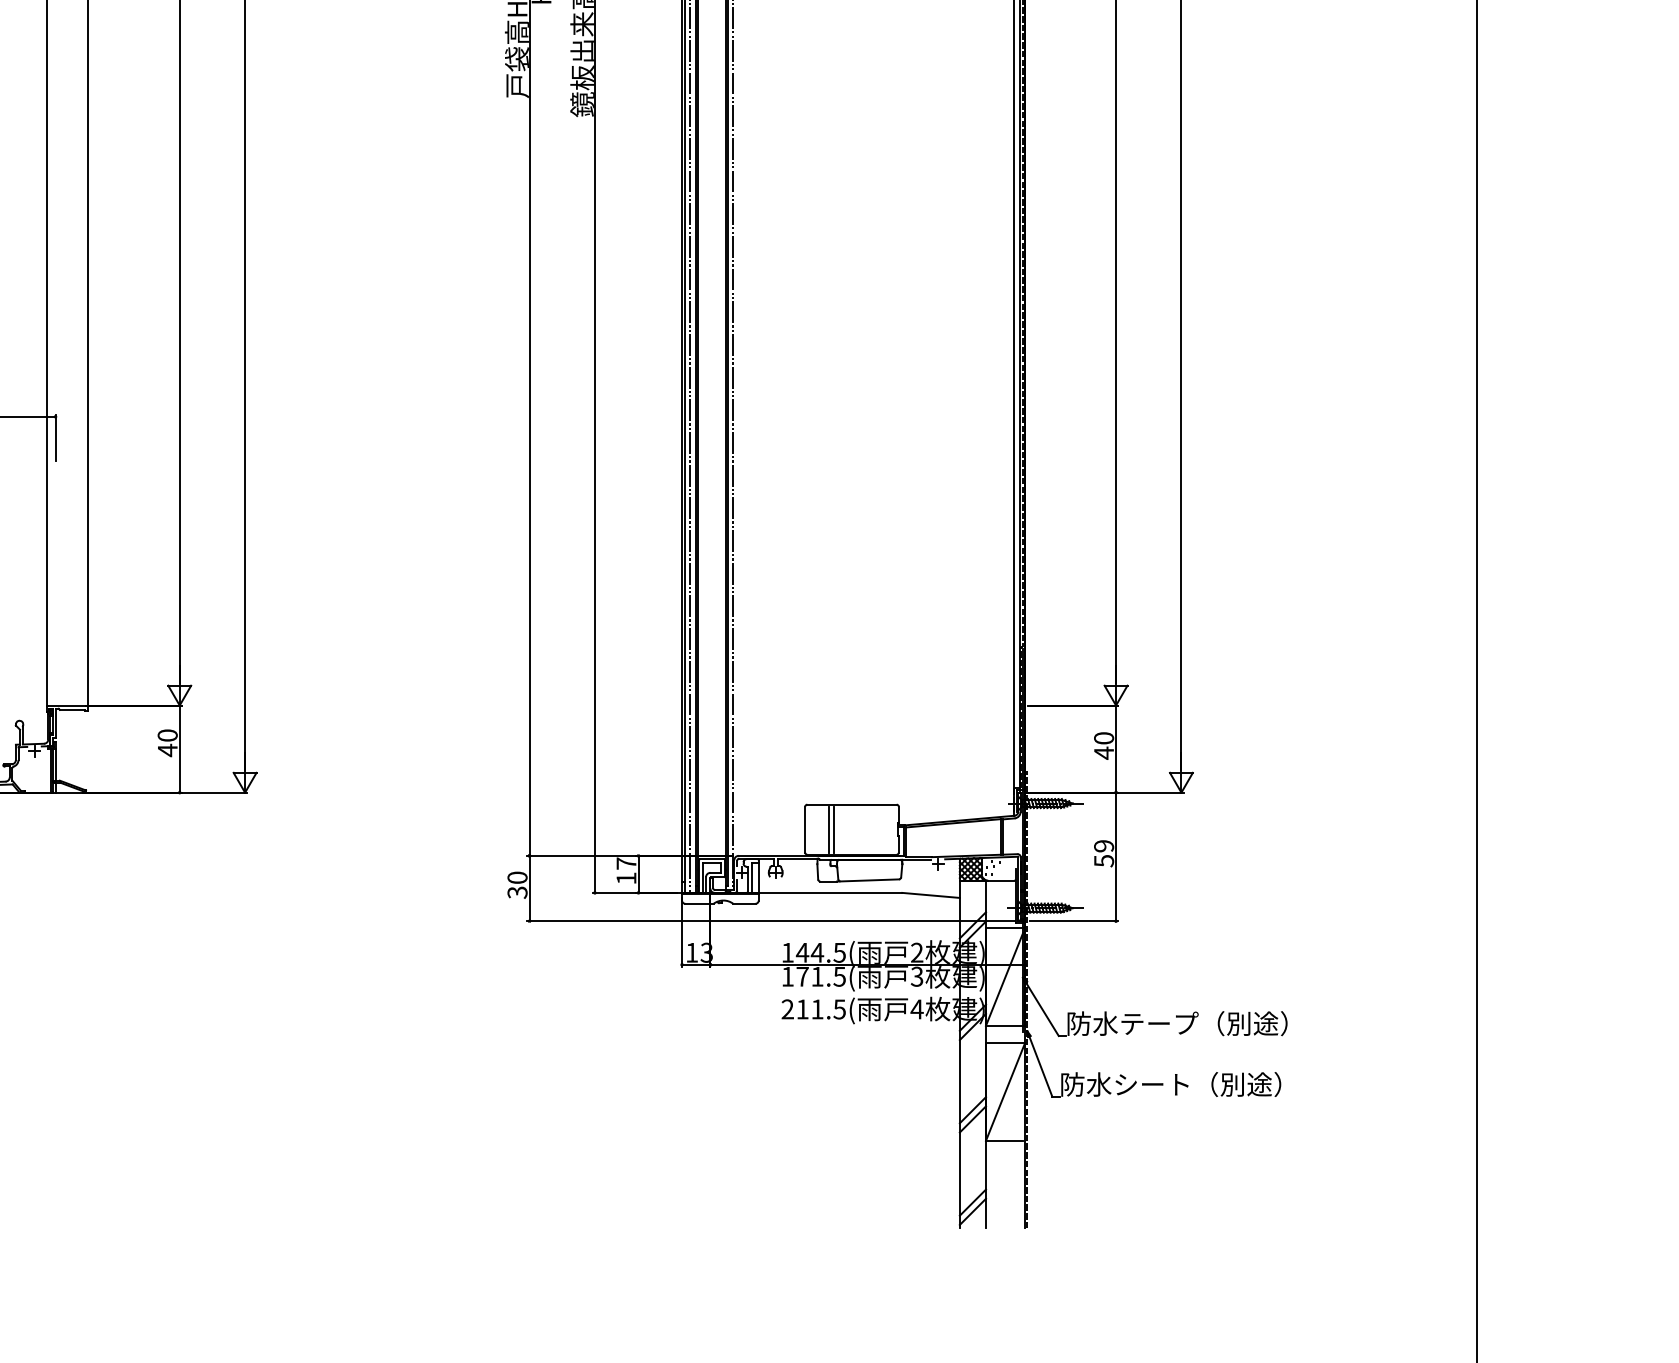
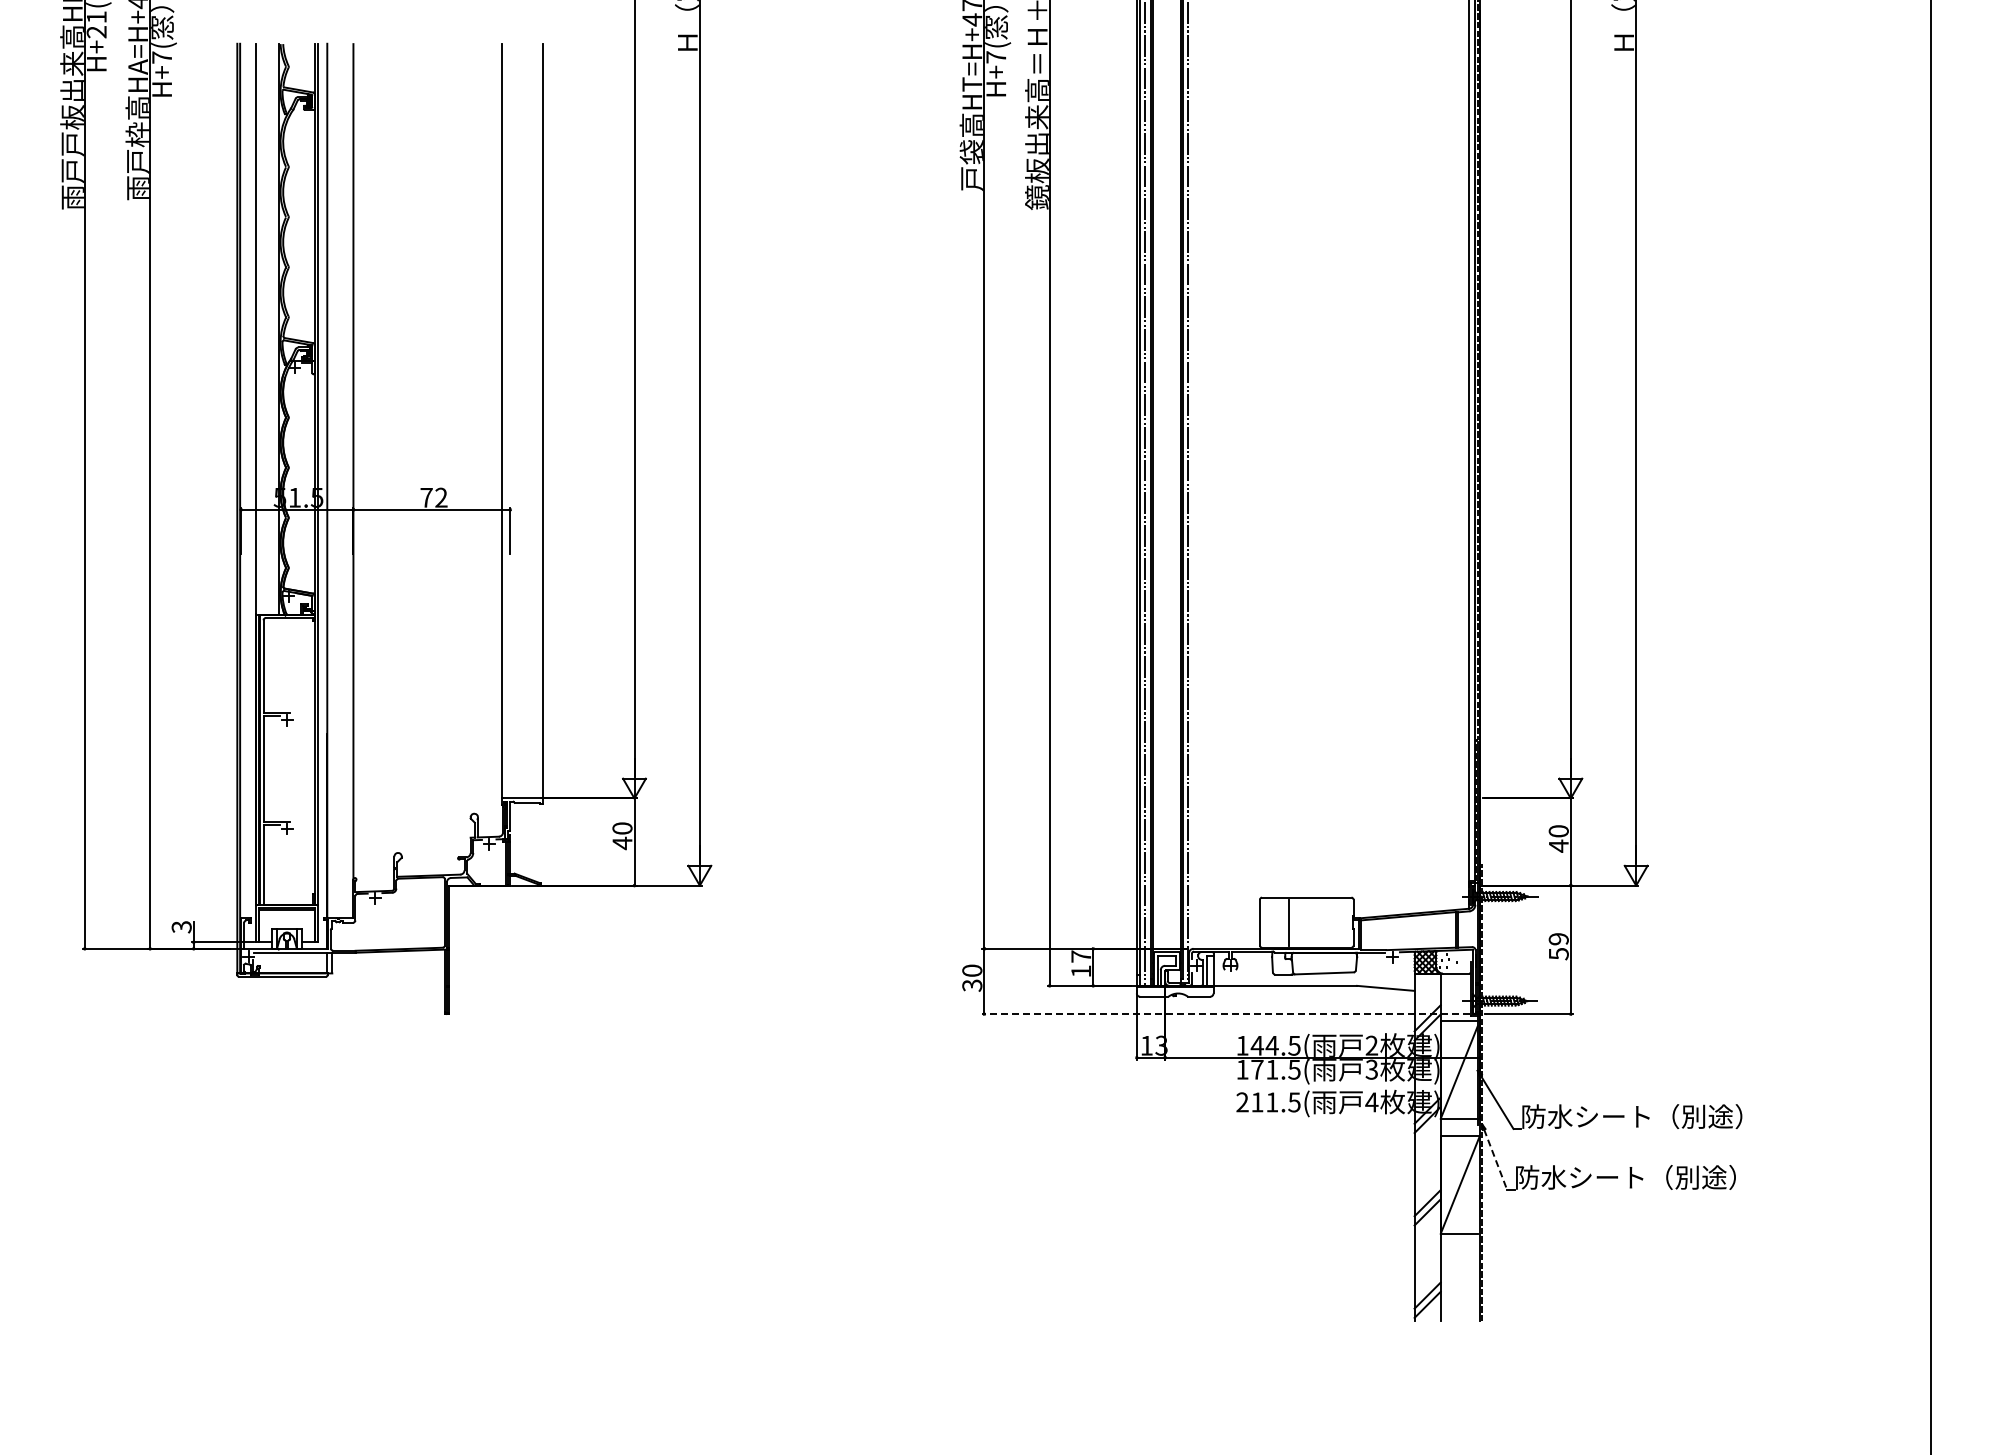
line: (828, 829) -> (1283, 922), removed
line: (770, 921) -> (1225, 1014), solid -> dashed
text: (1159, 1022) -> (1614, 1115), 防水テープ（別途） -> 防水シート（別途）
line: (1040, 1067) -> (1495, 1160), solid -> dashed

